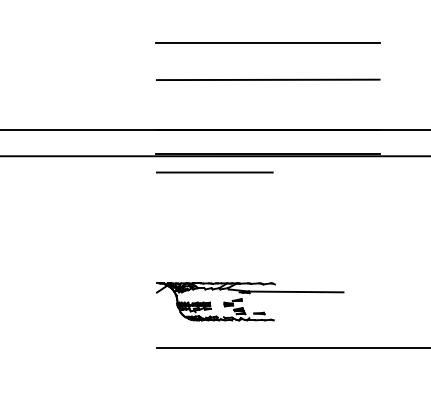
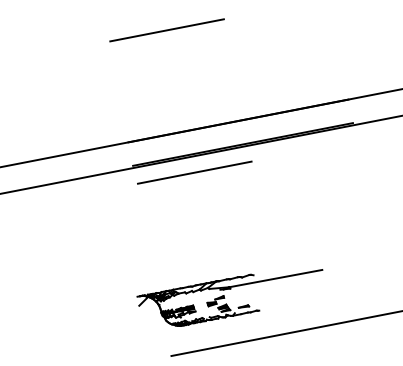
line: (214, 27) -> (166, 30), added
line: (267, 43) -> (221, 35), removed
line: (267, 79) -> (228, 71), removed
part: (249, 294) -> (230, 290), moved

